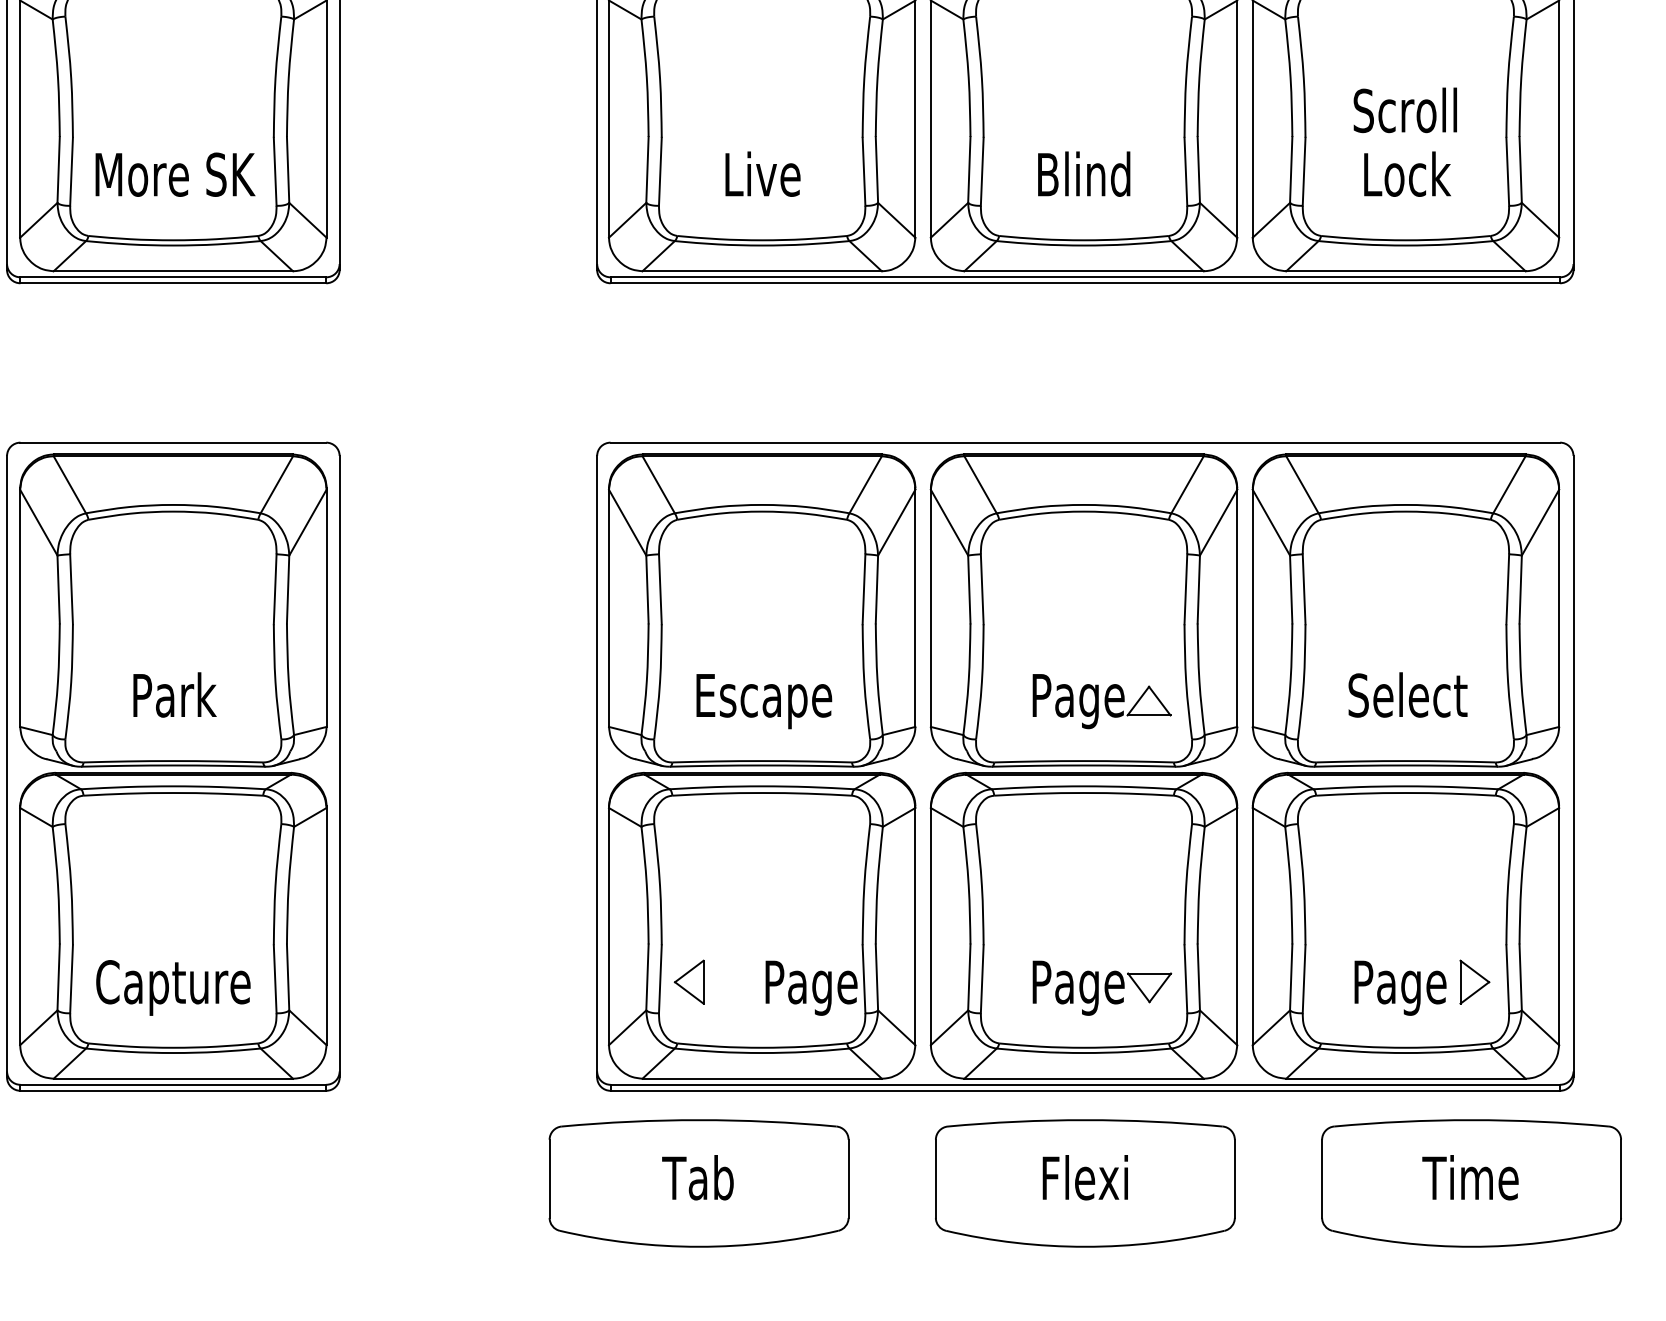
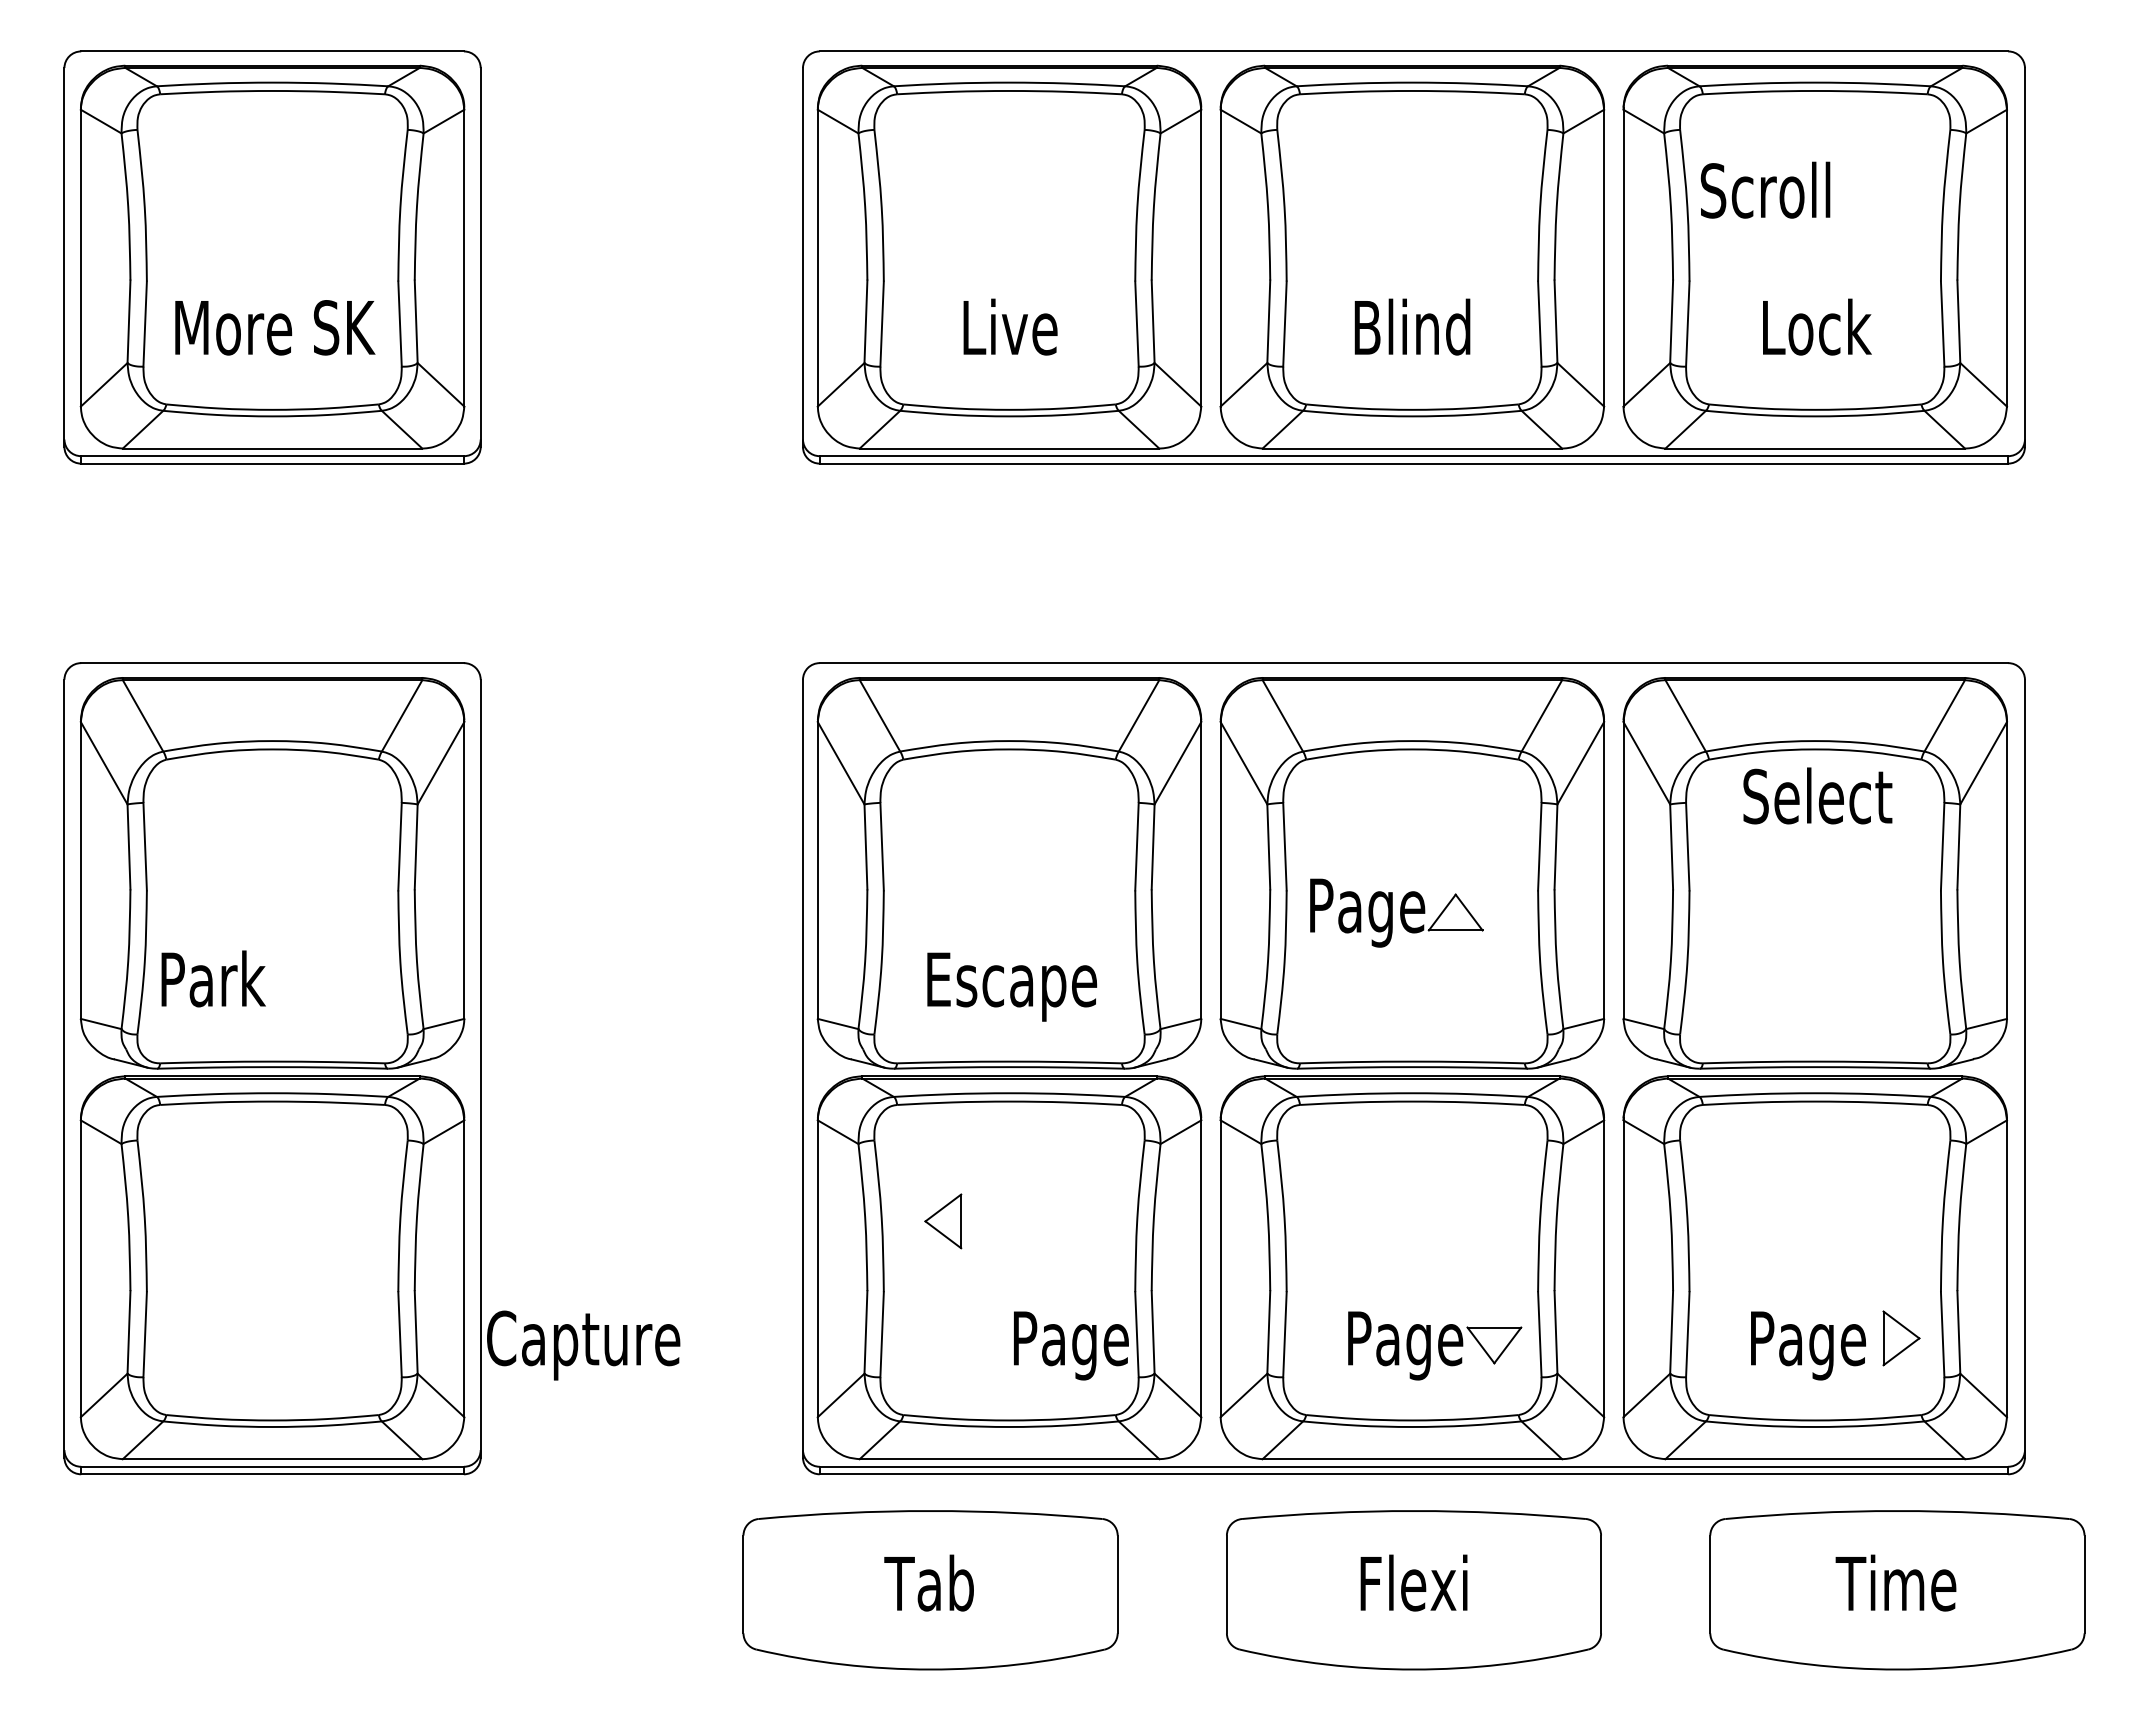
text: (1405, 109) -> (1765, 189), moved
text: (174, 694) -> (213, 978), moved
text: (1407, 694) -> (1817, 795), moved
part: (1101, 701) -> (1396, 912), moved
part: (689, 982) -> (943, 1221), moved
text: (173, 987) -> (583, 1345), moved

